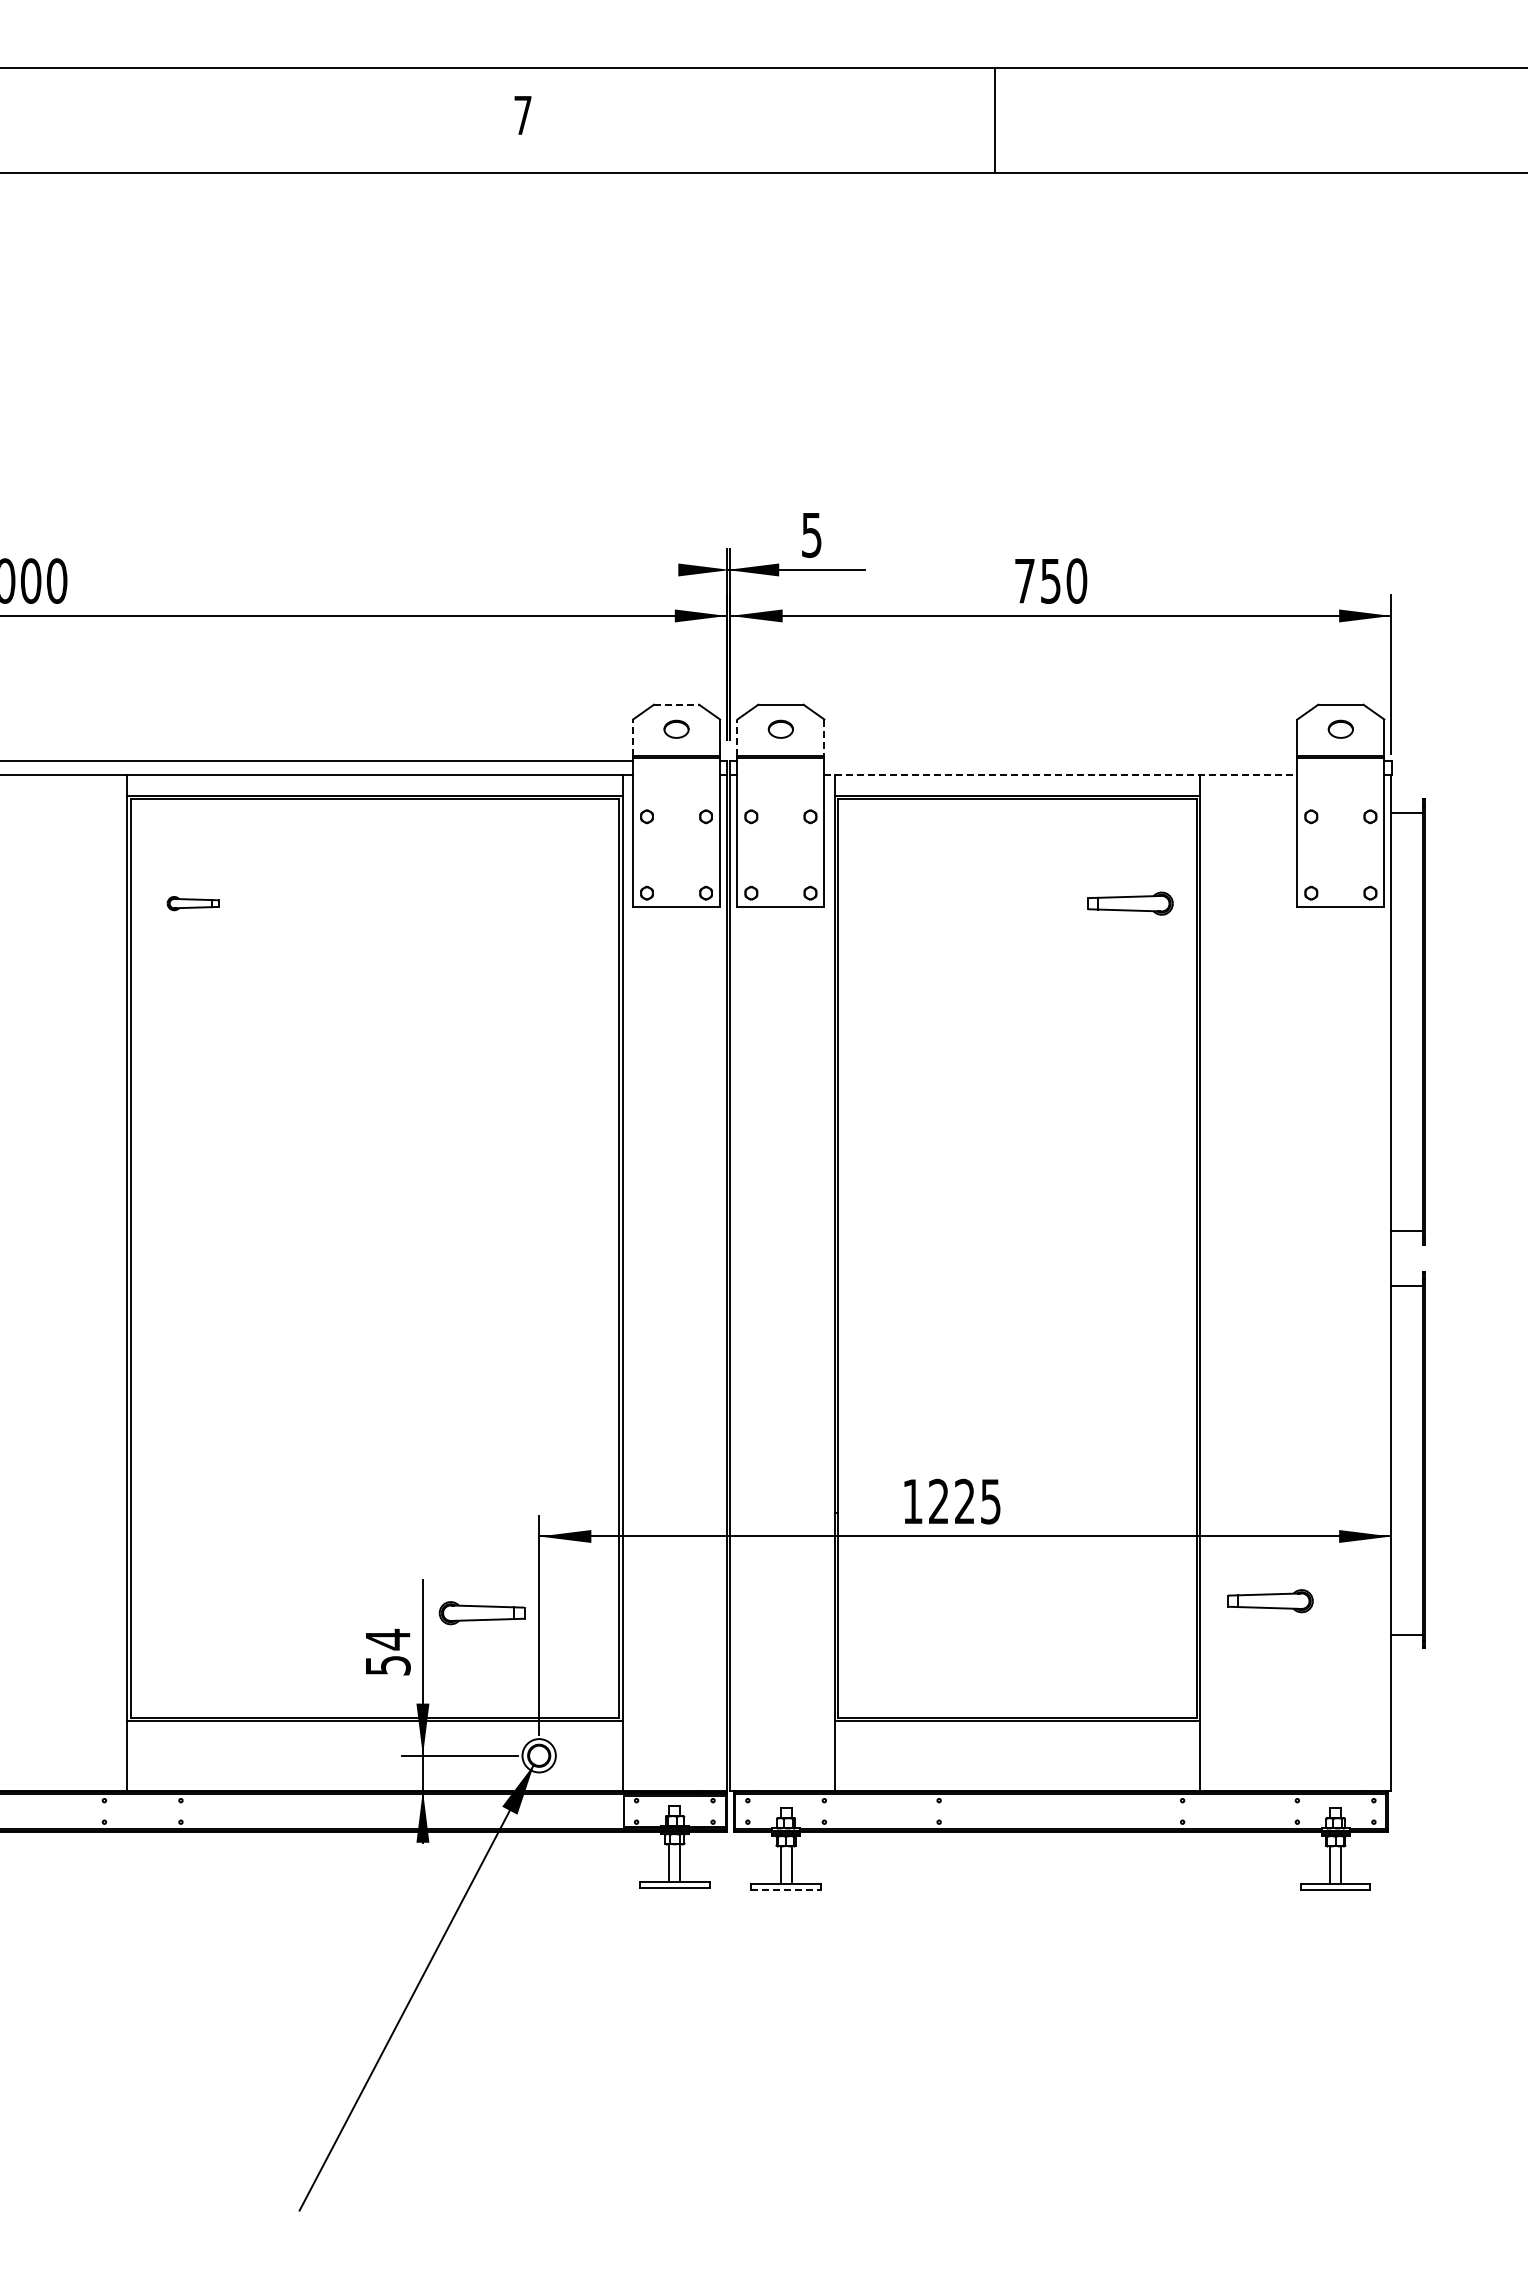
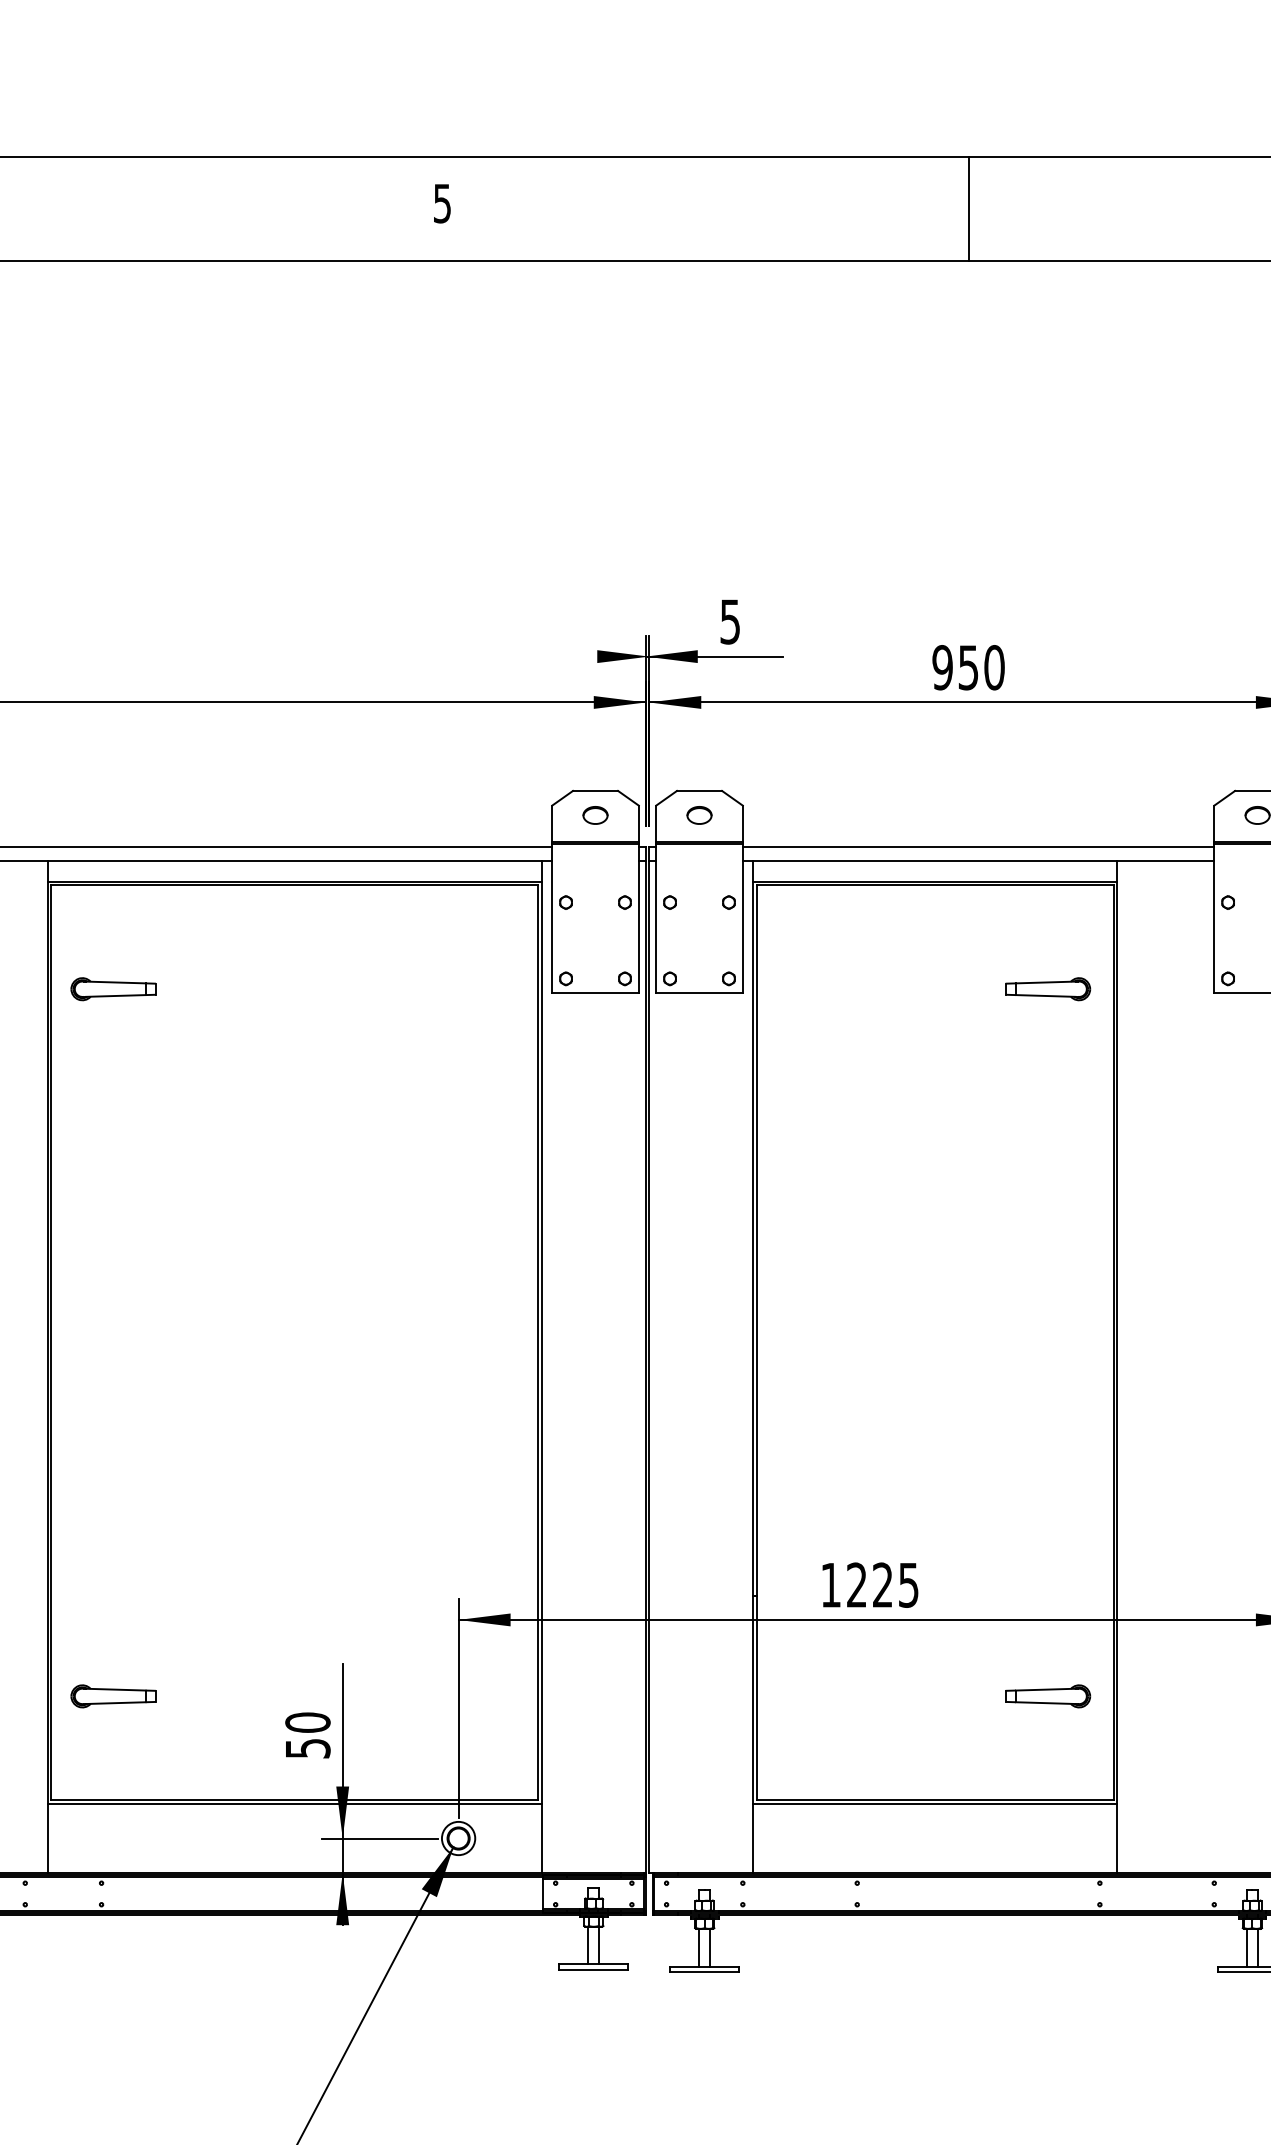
text: (522, 115) -> (441, 203), 7 -> 5
line: (994, 120) -> (968, 208), moved
text: (1024, 580) -> (942, 667), 750 -> 950
line: (676, 704) -> (595, 790), dashed -> solid
line: (633, 737) -> (552, 823), dashed -> solid
line: (737, 737) -> (656, 823), dashed -> solid
line: (824, 738) -> (742, 824), dashed -> solid
line: (1060, 761) -> (978, 847), added
line: (1060, 775) -> (978, 861), dashed -> solid
part: (192, 903) -> (113, 989), size x1.67
part: (1270, 1601) -> (1047, 1696), moved
part: (481, 1613) -> (113, 1696), moved
text: (387, 1639) -> (307, 1722), 54 -> 50
line: (786, 1889) -> (705, 1971), dashed -> solid

